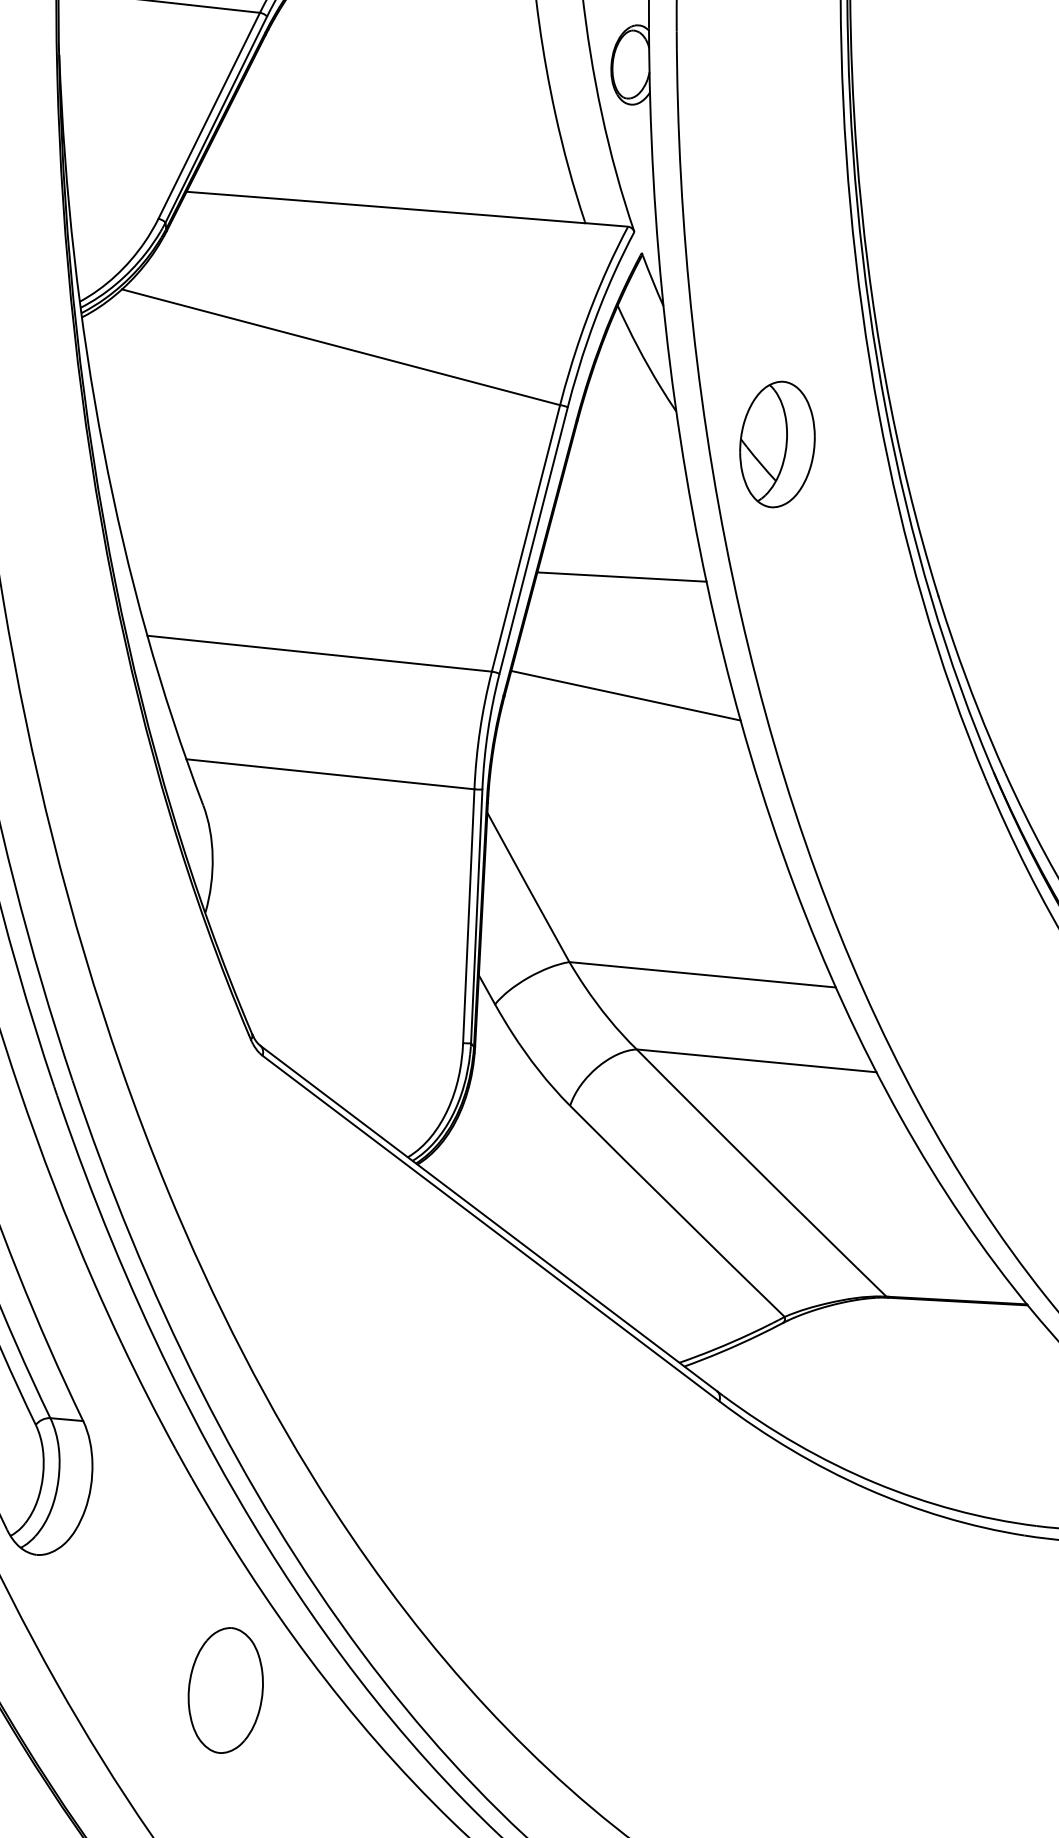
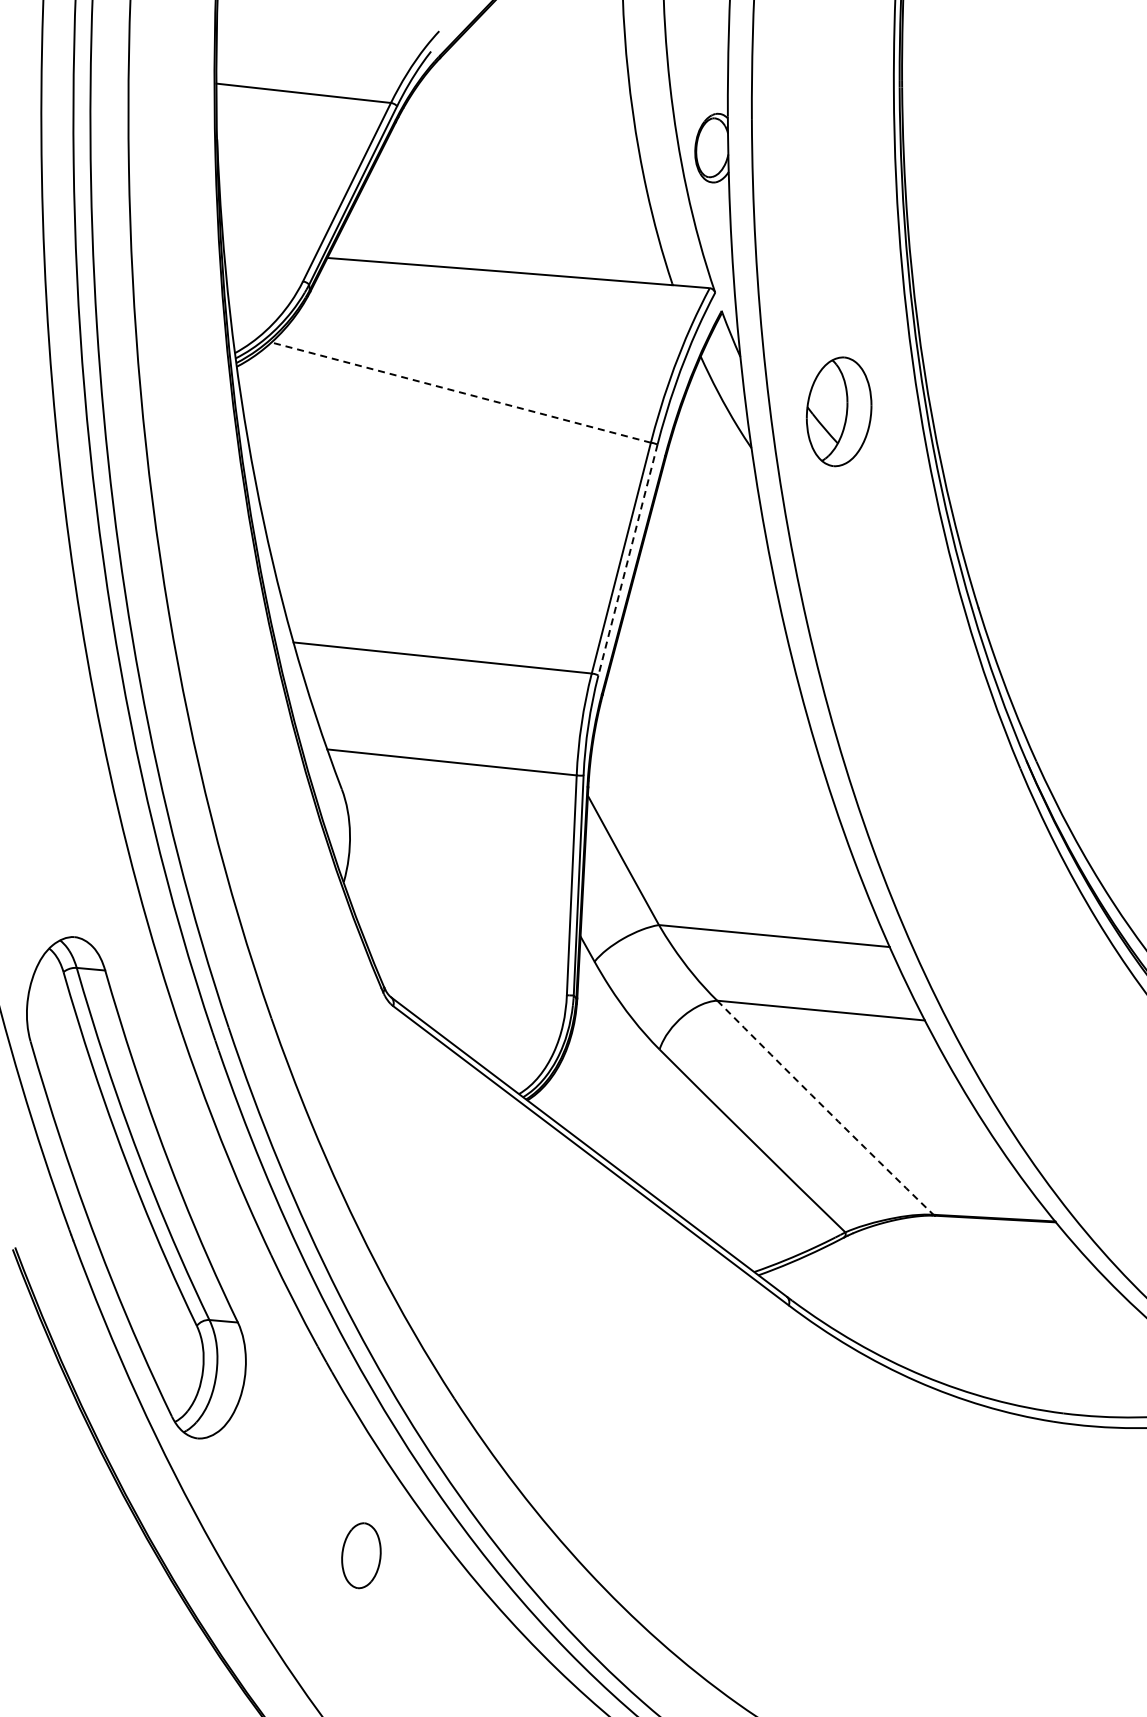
line: (340, 347) -> (460, 392), solid -> dashed
part: (777, 444) -> (839, 411), moved
line: (533, 541) -> (627, 560), solid -> dashed
line: (622, 576) -> (704, 591), removed
line: (625, 694) -> (707, 693), removed
arc: (760, 1173) -> (824, 1108), solid -> dashed
part: (225, 1690) -> (361, 1555), size x0.6

